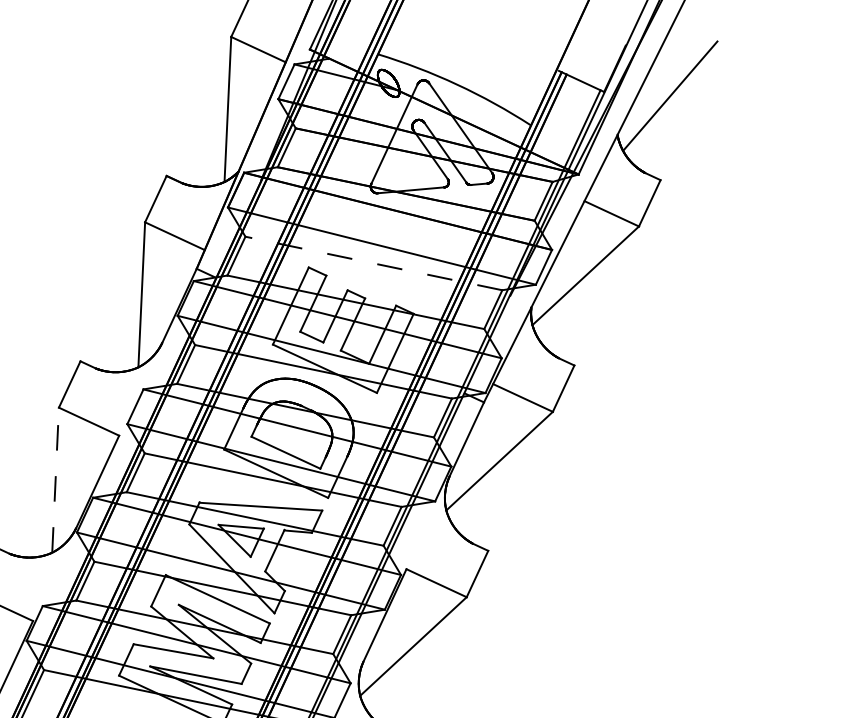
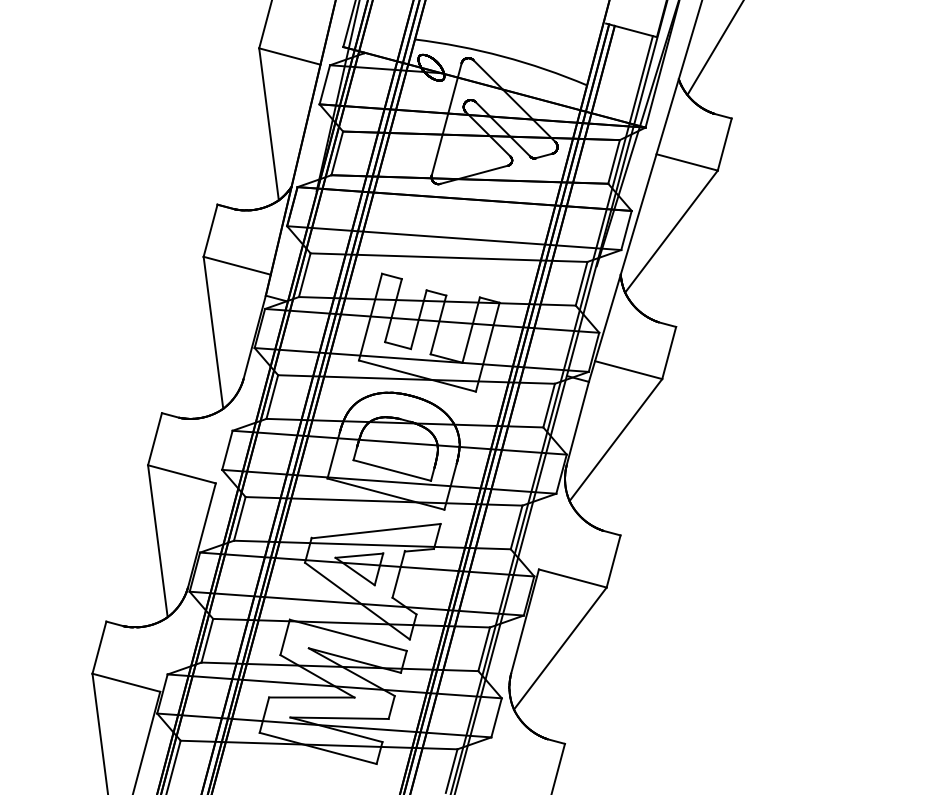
line: (373, 263) -> (448, 257), dashed -> solid
line: (55, 480) -> (157, 541), dashed -> solid

